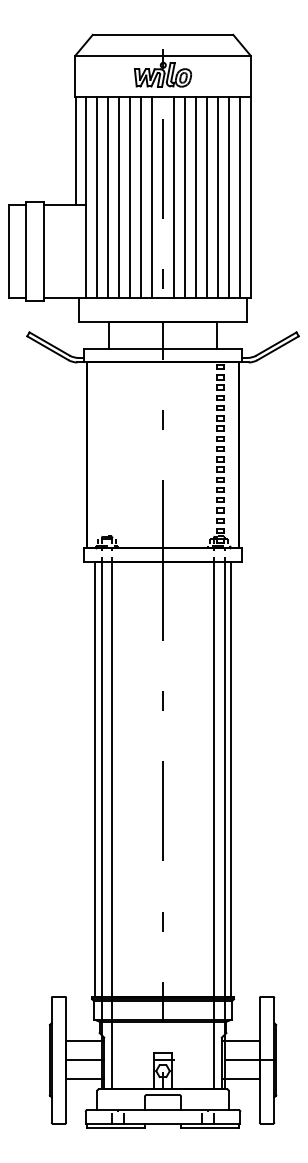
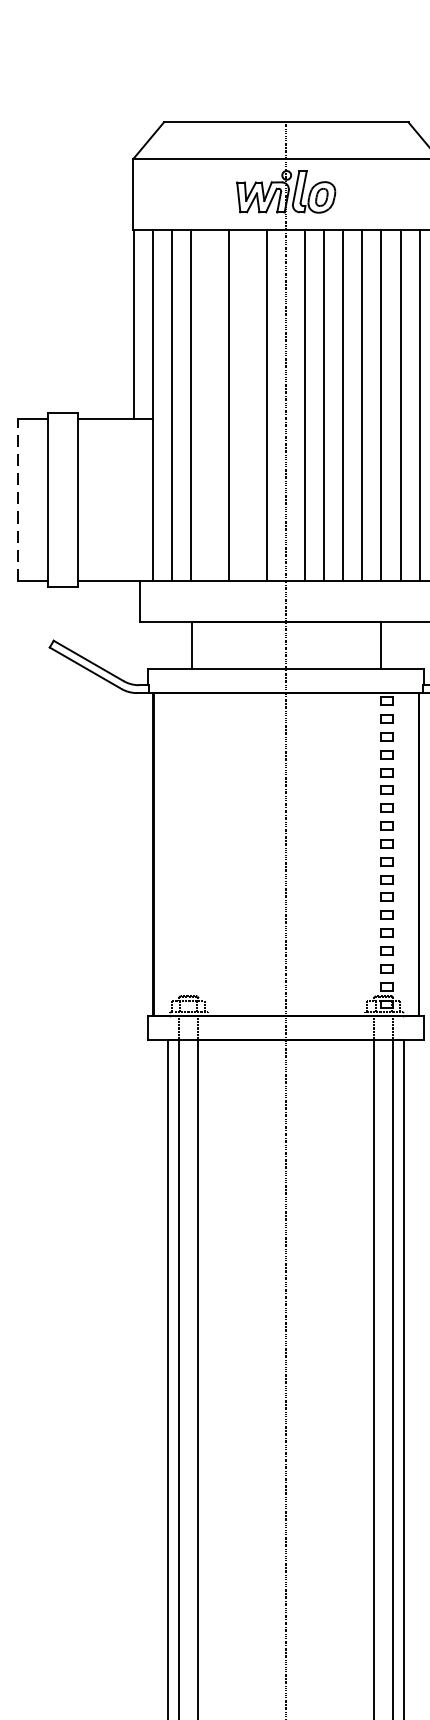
line: (119, 197) -> (210, 405), removed
line: (141, 197) -> (248, 405), removed
line: (9, 251) -> (18, 499), solid -> dashed

